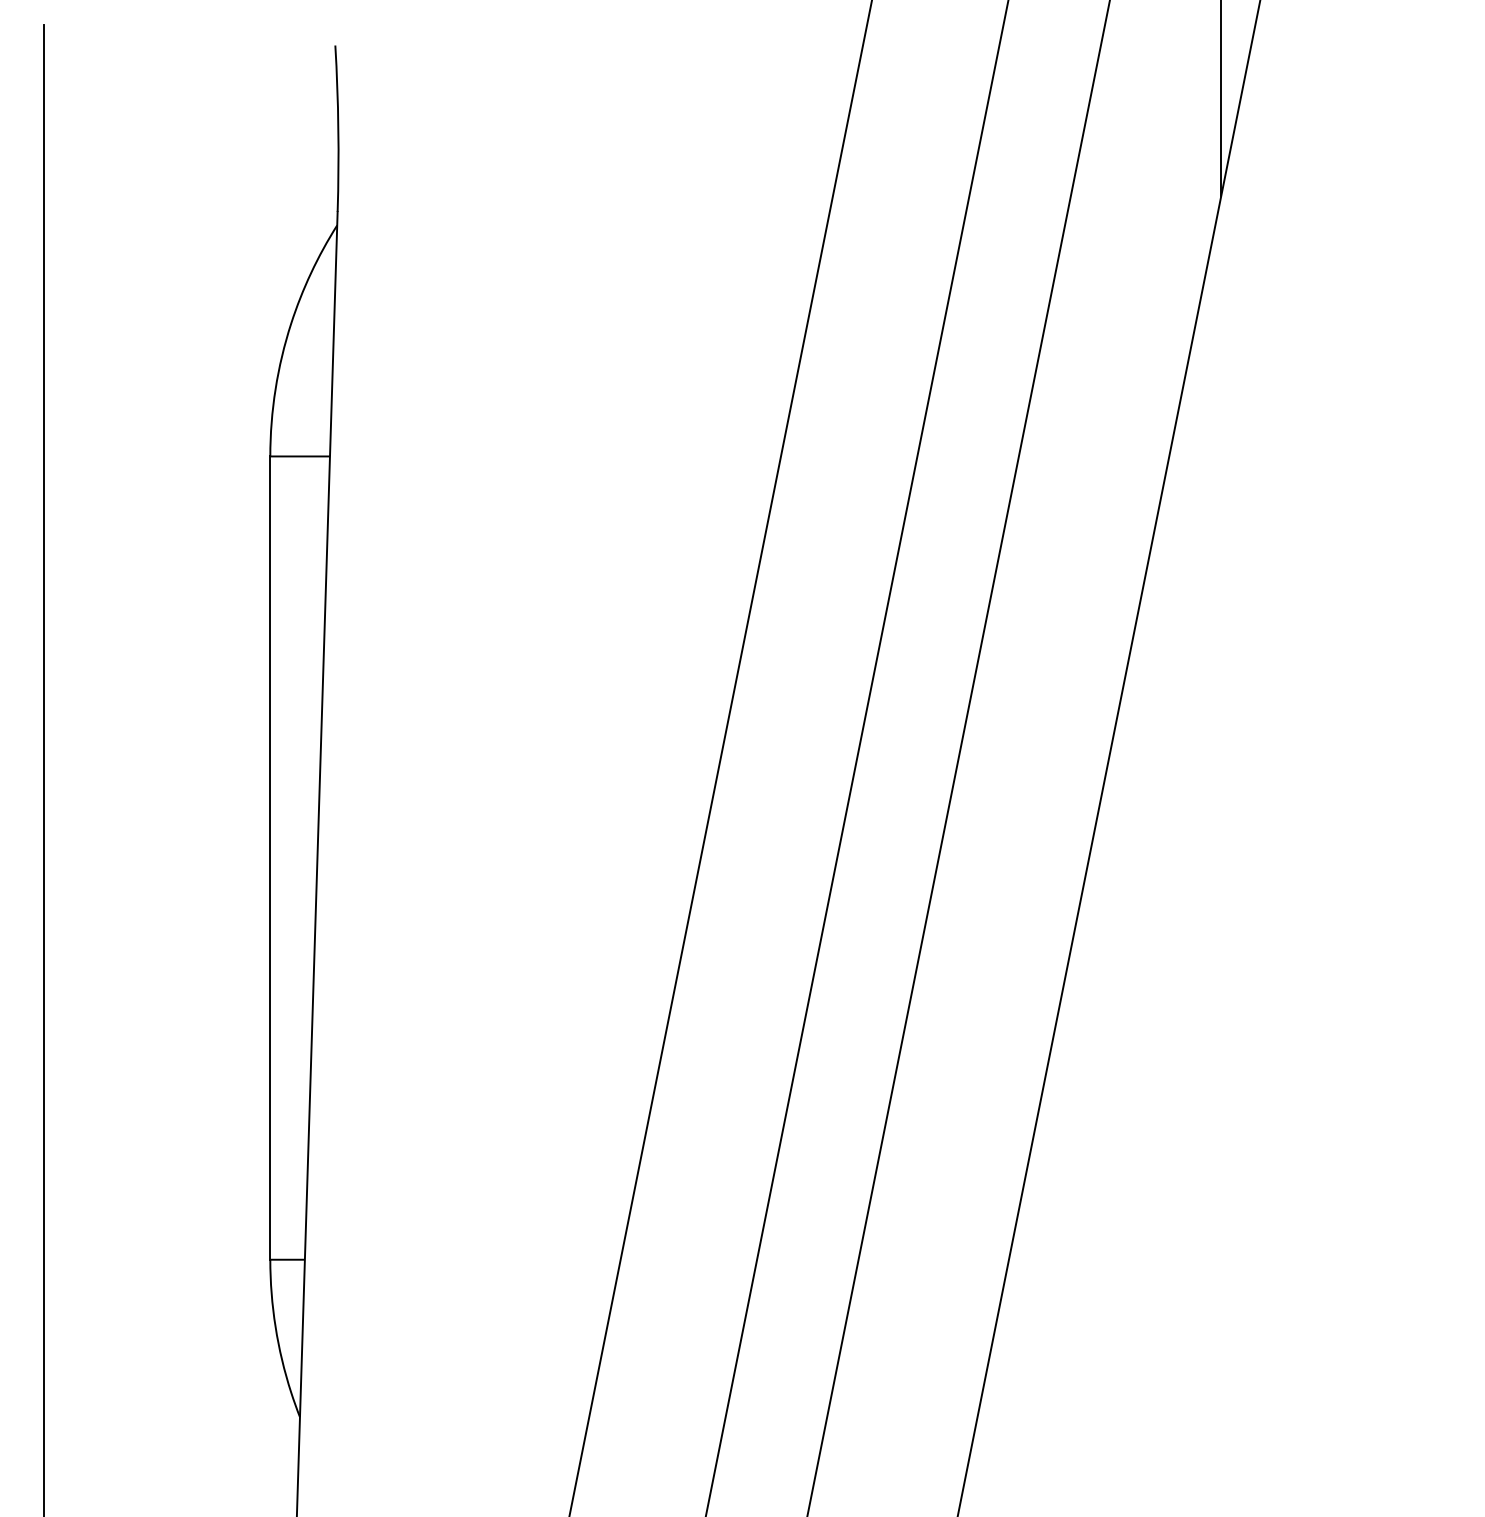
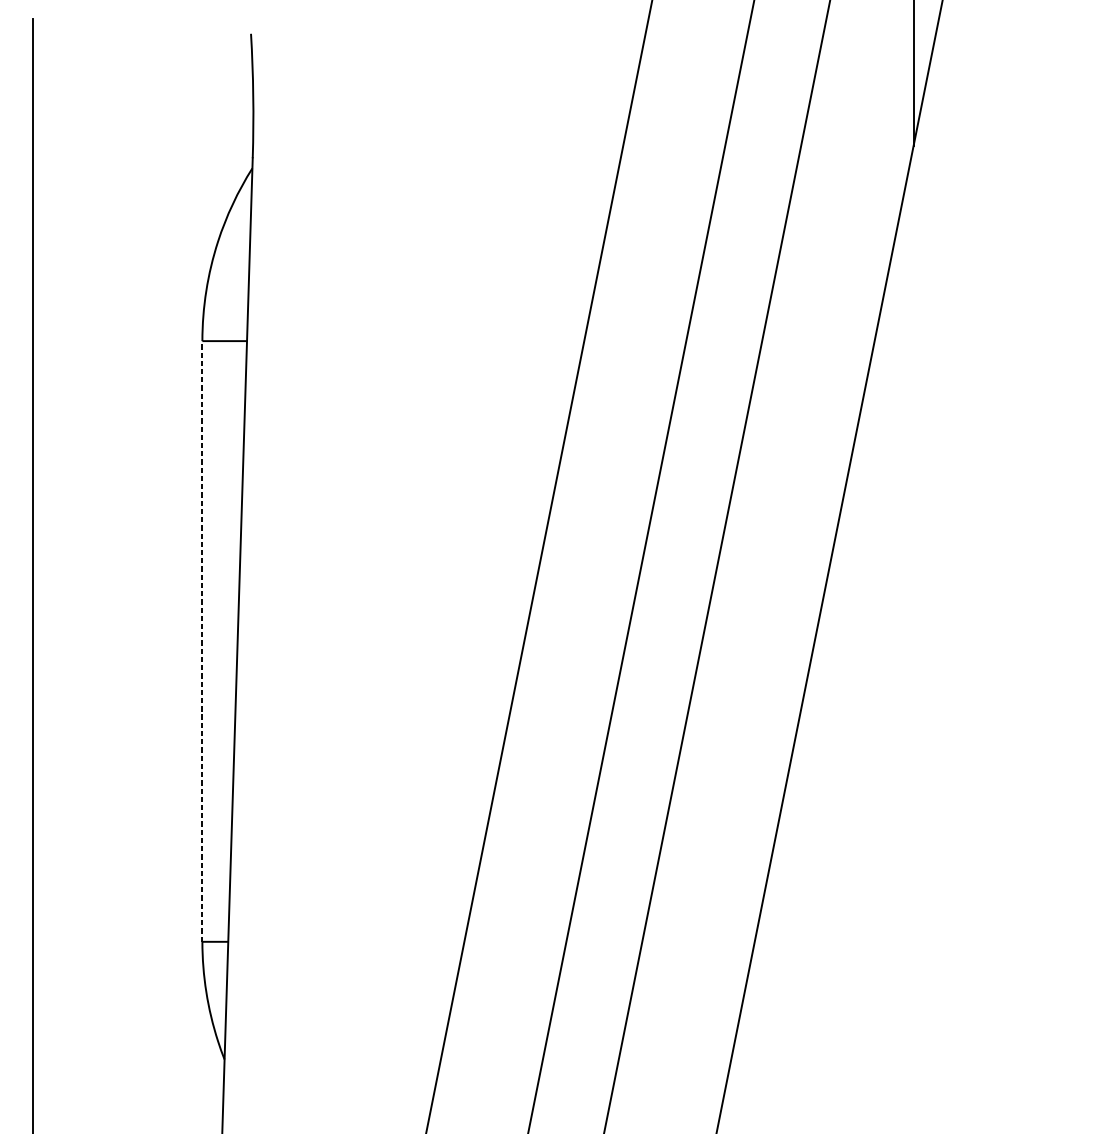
line: (270, 858) -> (202, 641), solid -> dashed

